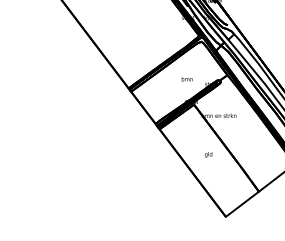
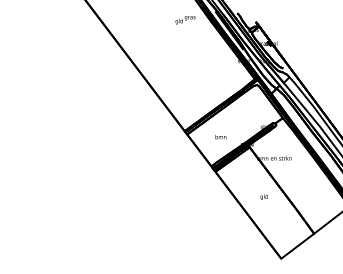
text: (186, 79) -> (220, 137), moved

